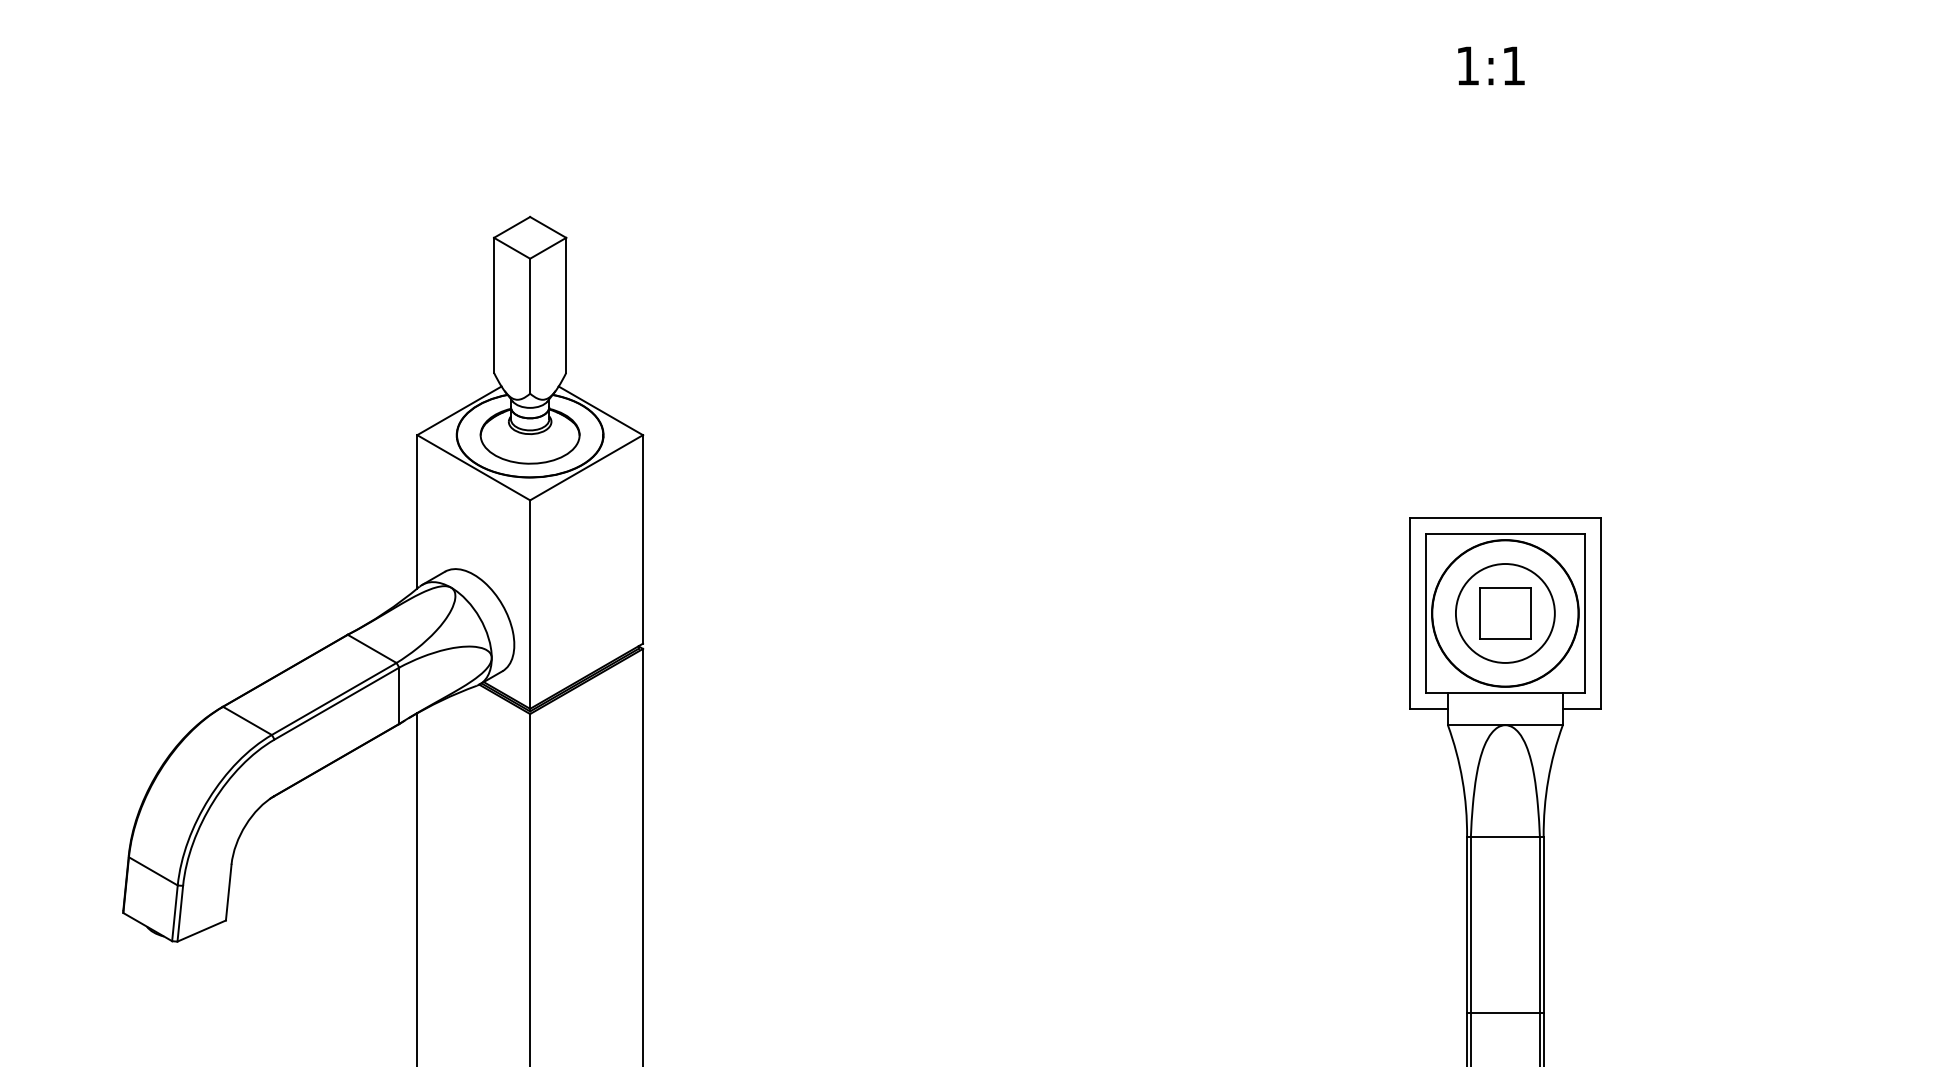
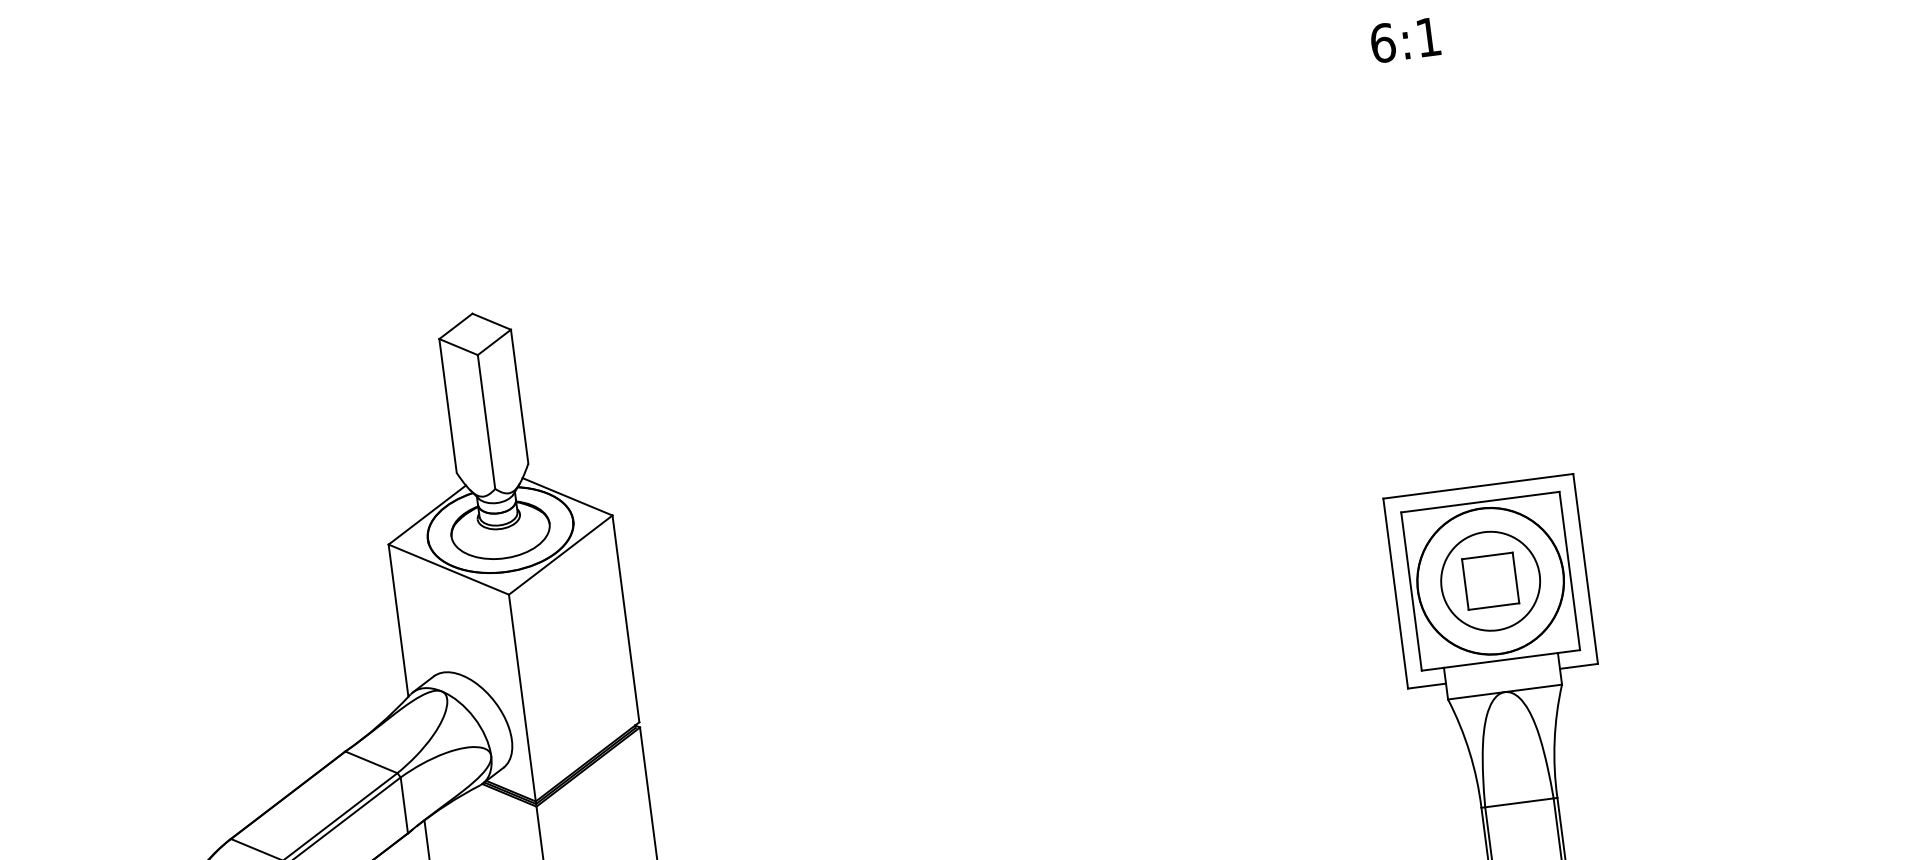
text: (1467, 65) -> (1382, 42), 1:1 -> 6:1

